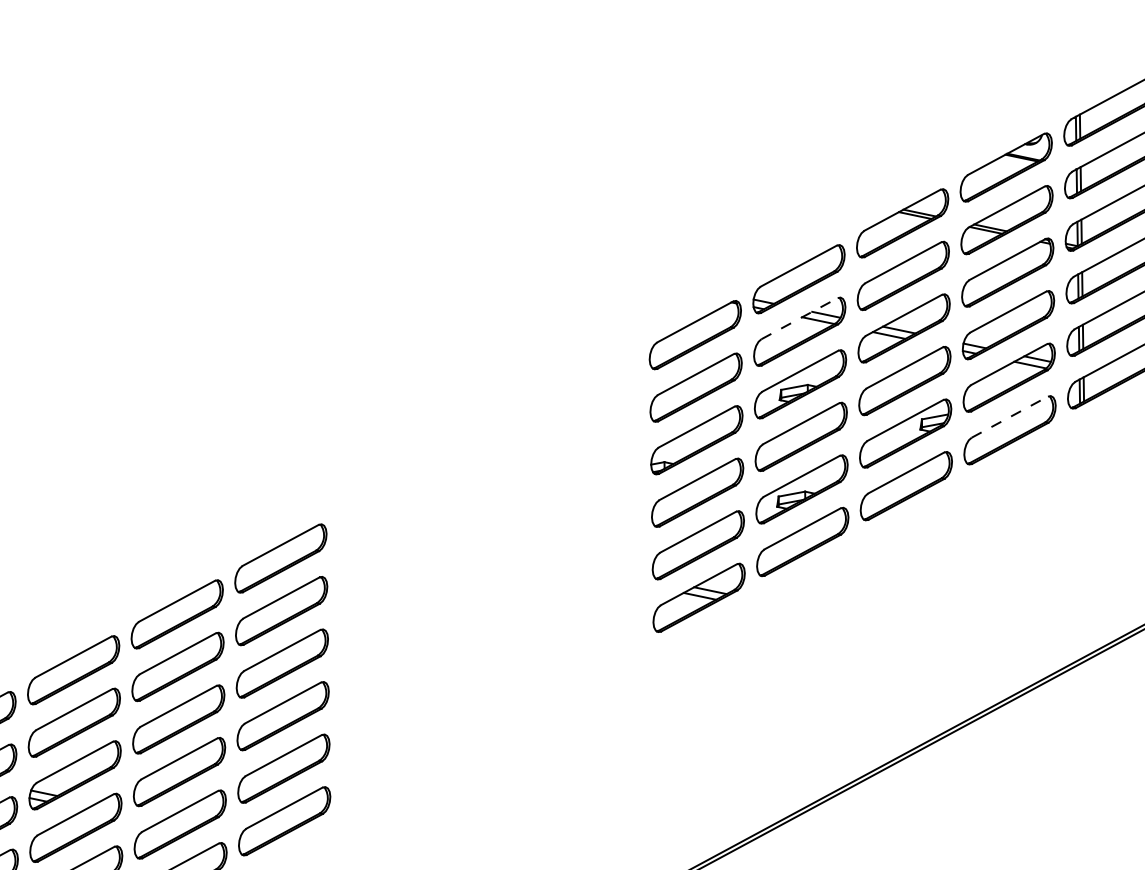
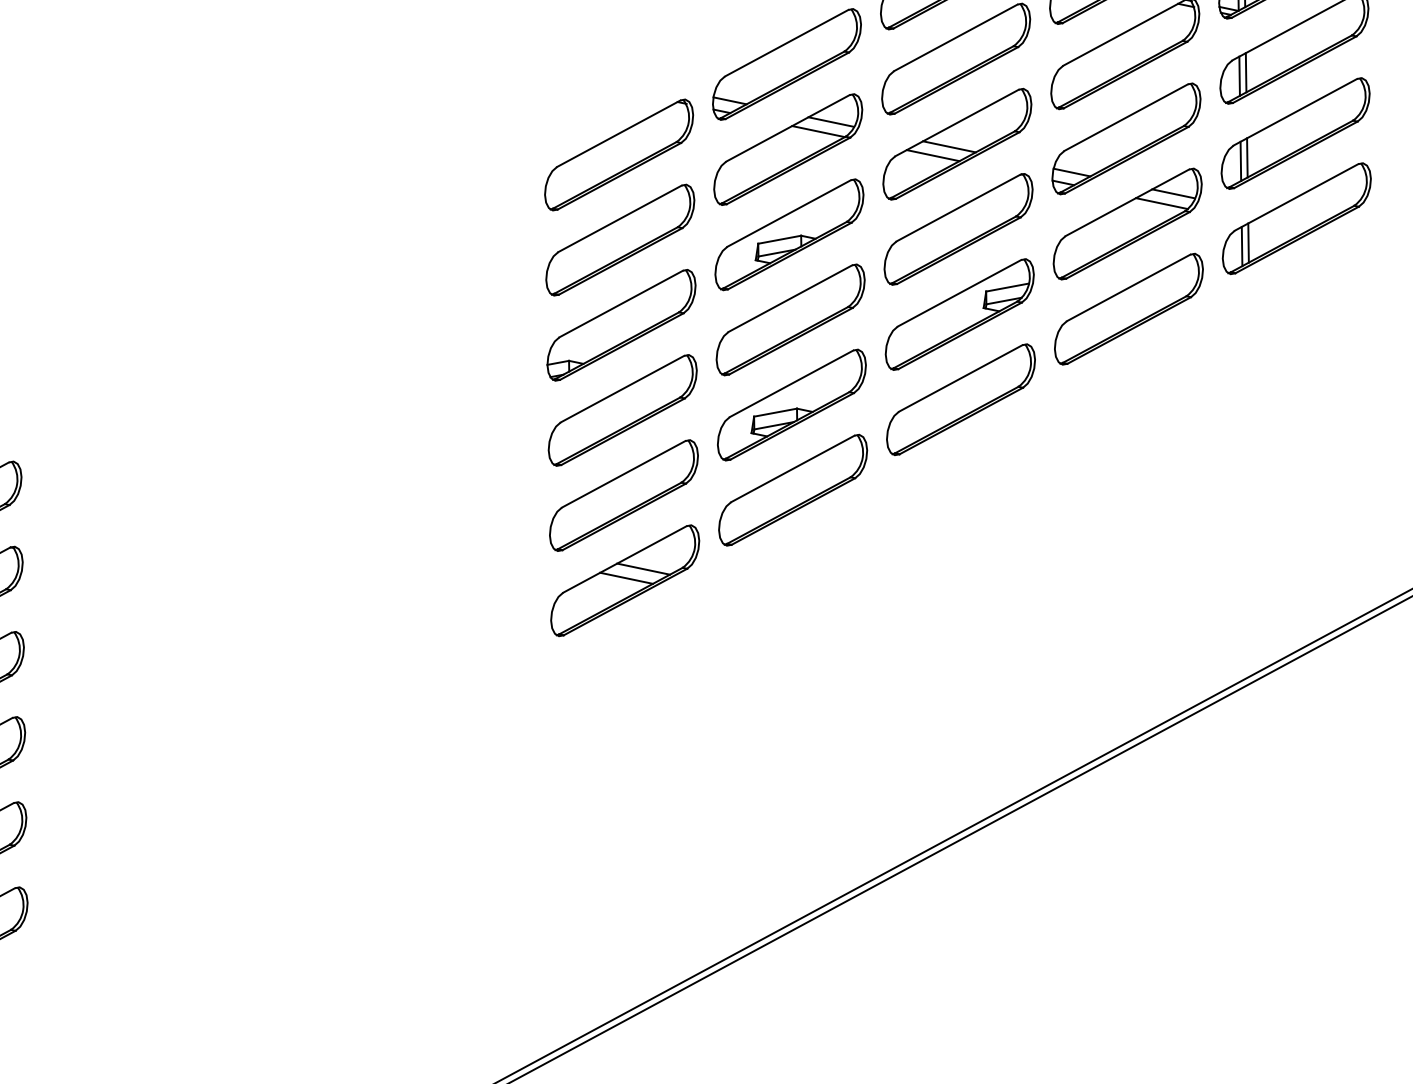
line: (800, 318) -> (789, 128), dashed -> solid
line: (1010, 416) -> (1129, 286), dashed -> solid

